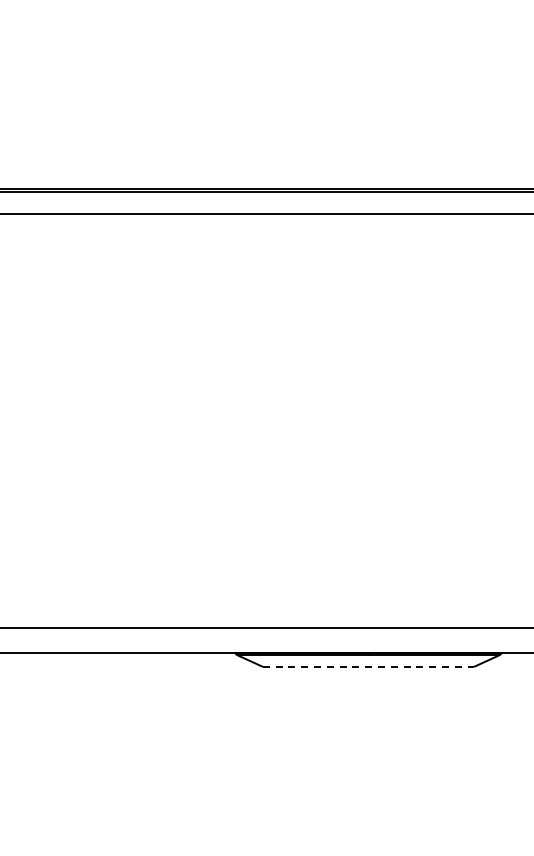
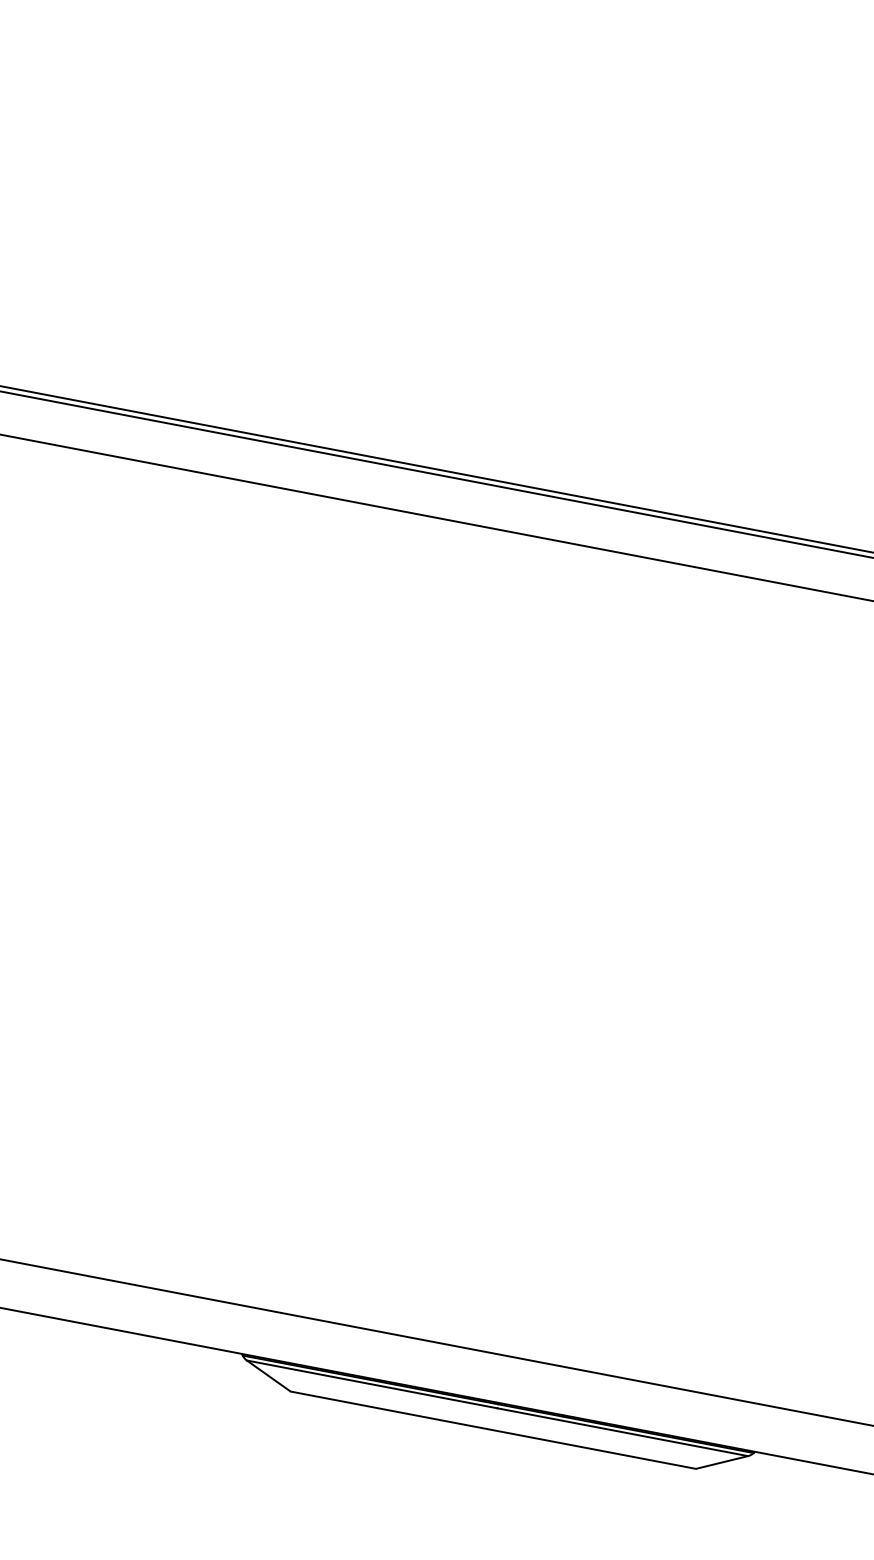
line: (368, 666) -> (493, 1429), dashed -> solid

